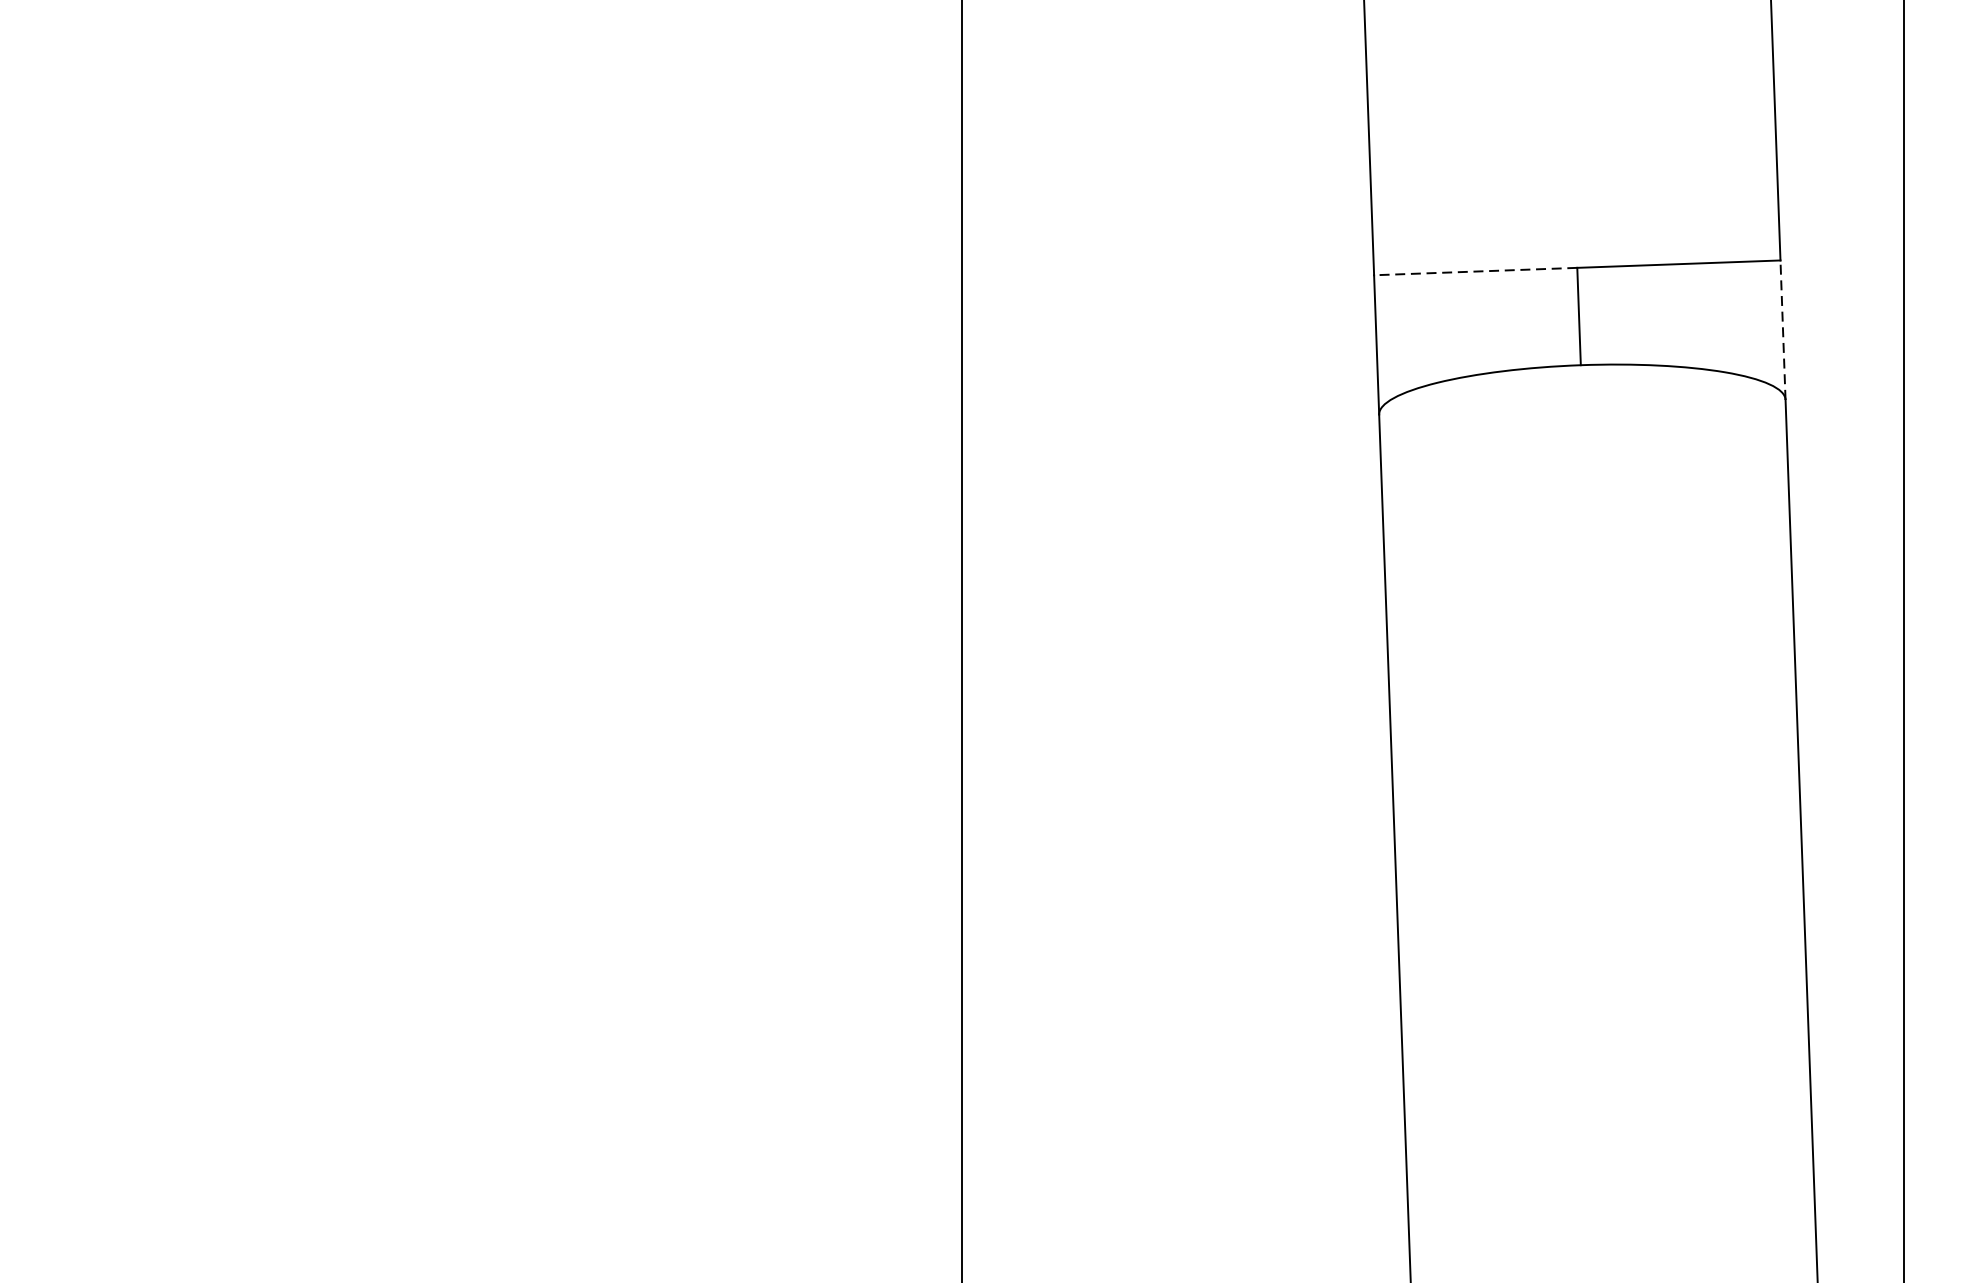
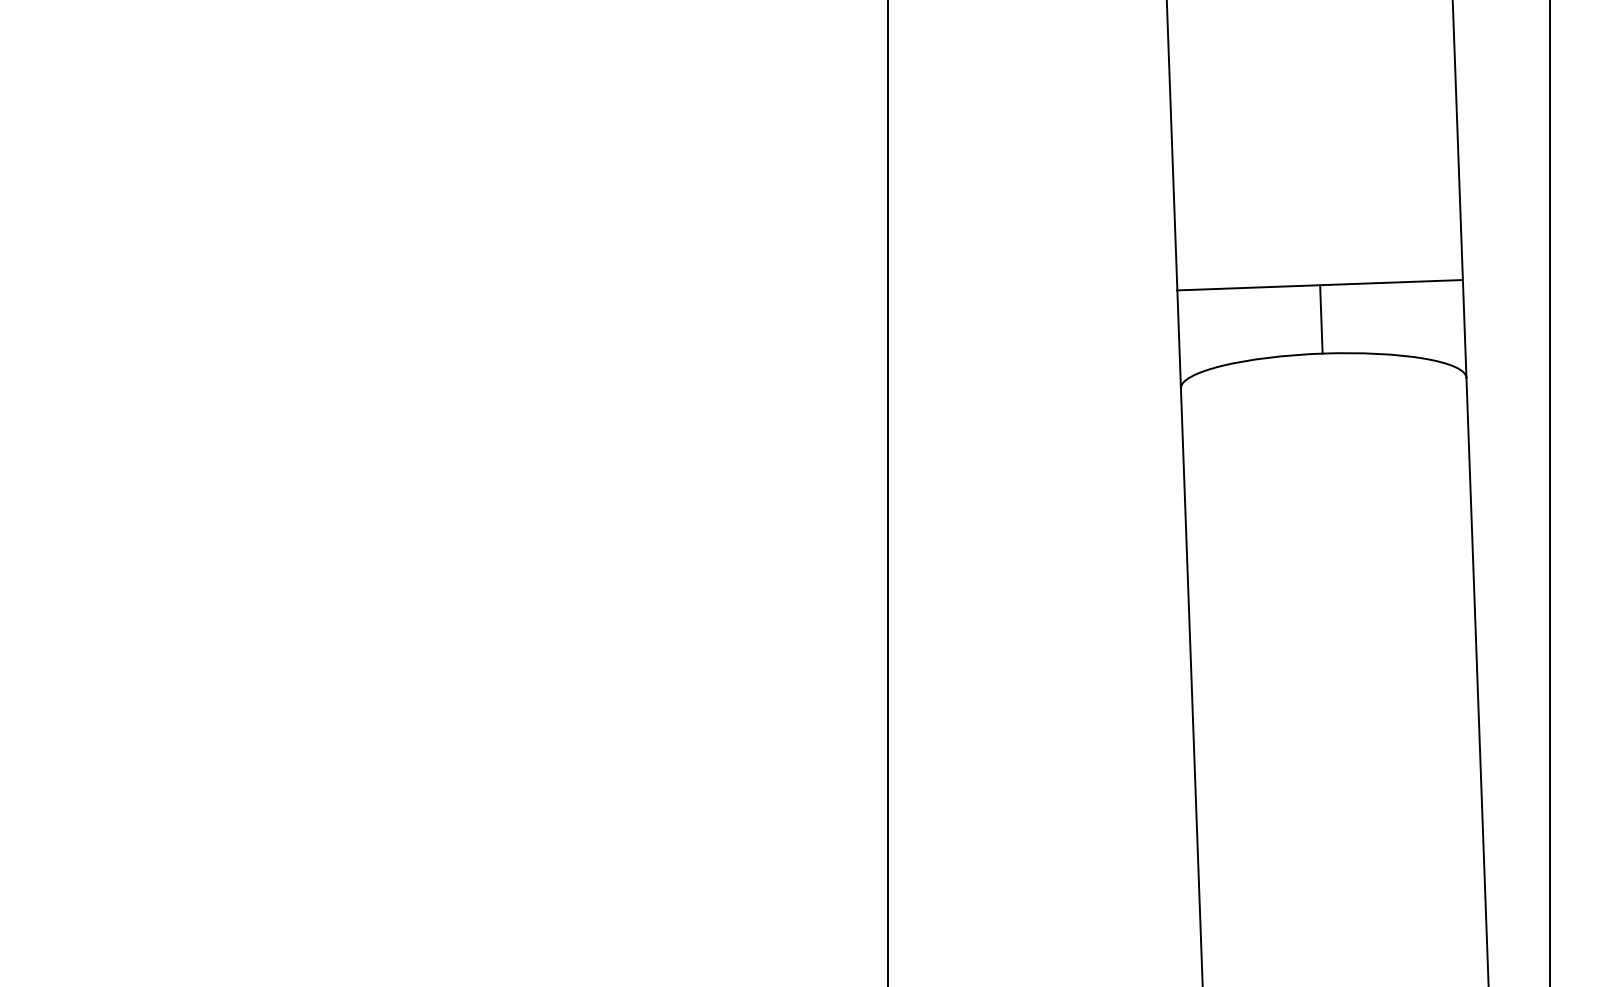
line: (1475, 271) -> (1248, 287), dashed -> solid
line: (1782, 329) -> (1464, 328), dashed -> solid

